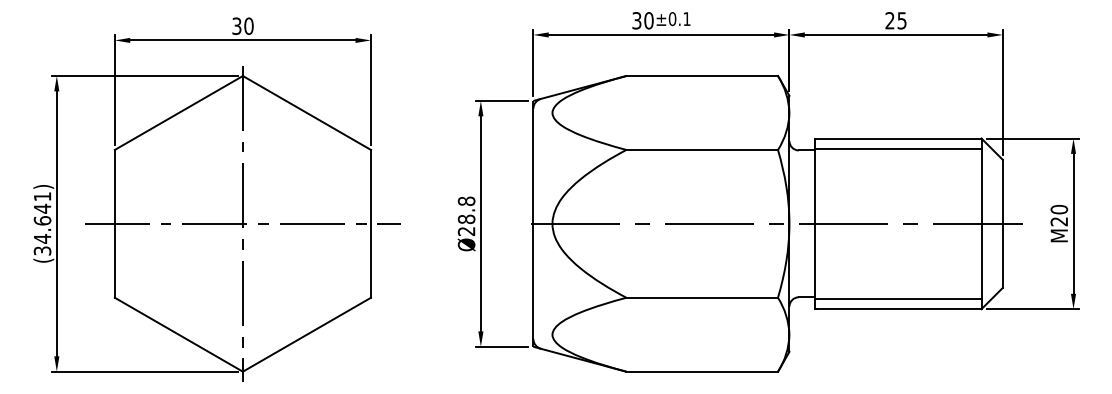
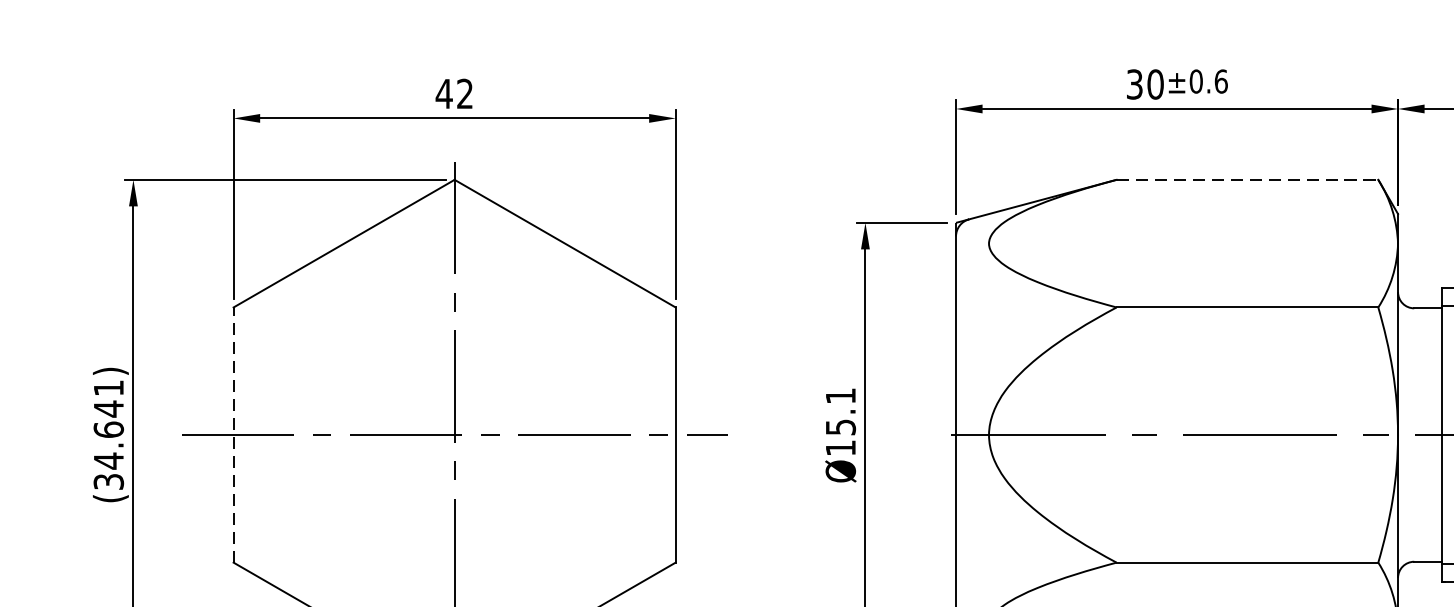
text: (686, 19) -> (1220, 82), ±0.1 -> ±0.6
text: (242, 25) -> (453, 92), 30 -> 42
line: (702, 76) -> (1247, 180), solid -> dashed
text: (466, 216) -> (840, 422), Ø28.8 -> Ø15.1
line: (114, 223) -> (232, 434), solid -> dashed

